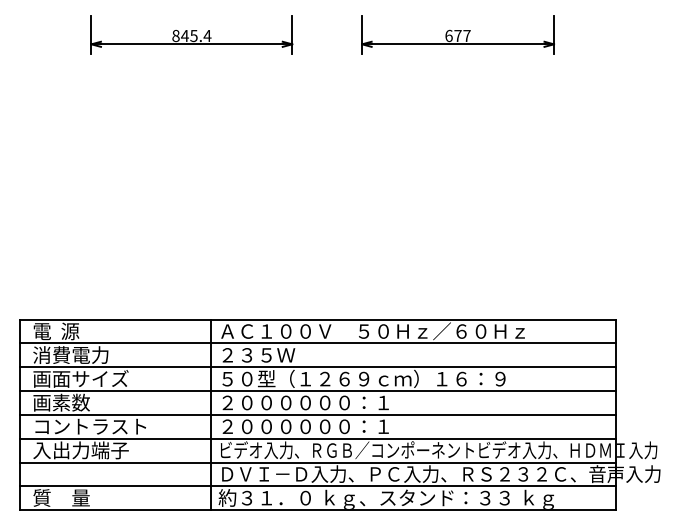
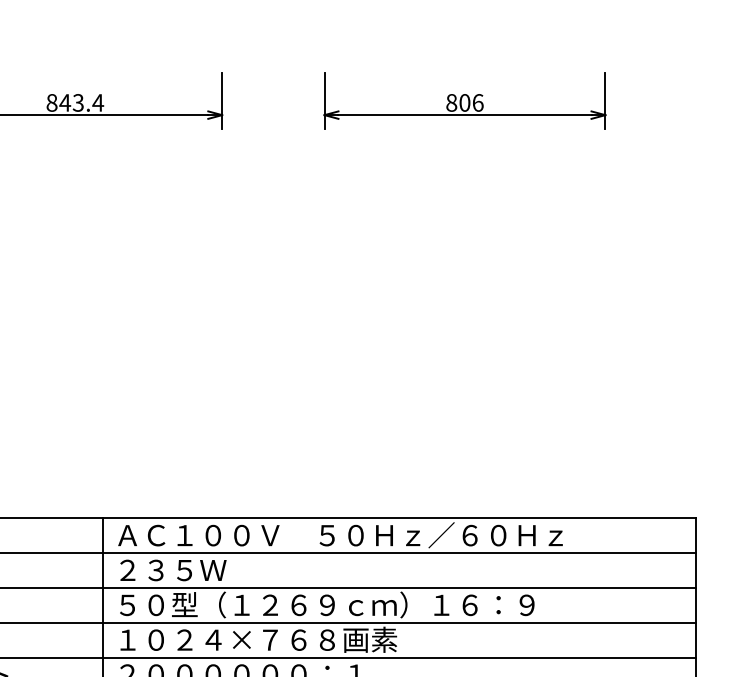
text: (193, 35) -> (77, 102), 845.4 -> 843.4
text: (457, 35) -> (464, 102), 677 -> 806
text: (316, 402) -> (257, 639), ２００００００：１ -> １０２４×７６８画素

